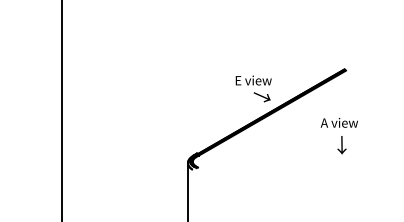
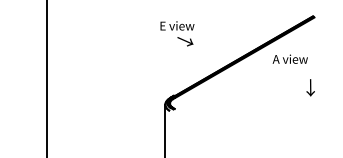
text: (253, 88) -> (177, 33), moved
text: (338, 122) -> (289, 58), moved

